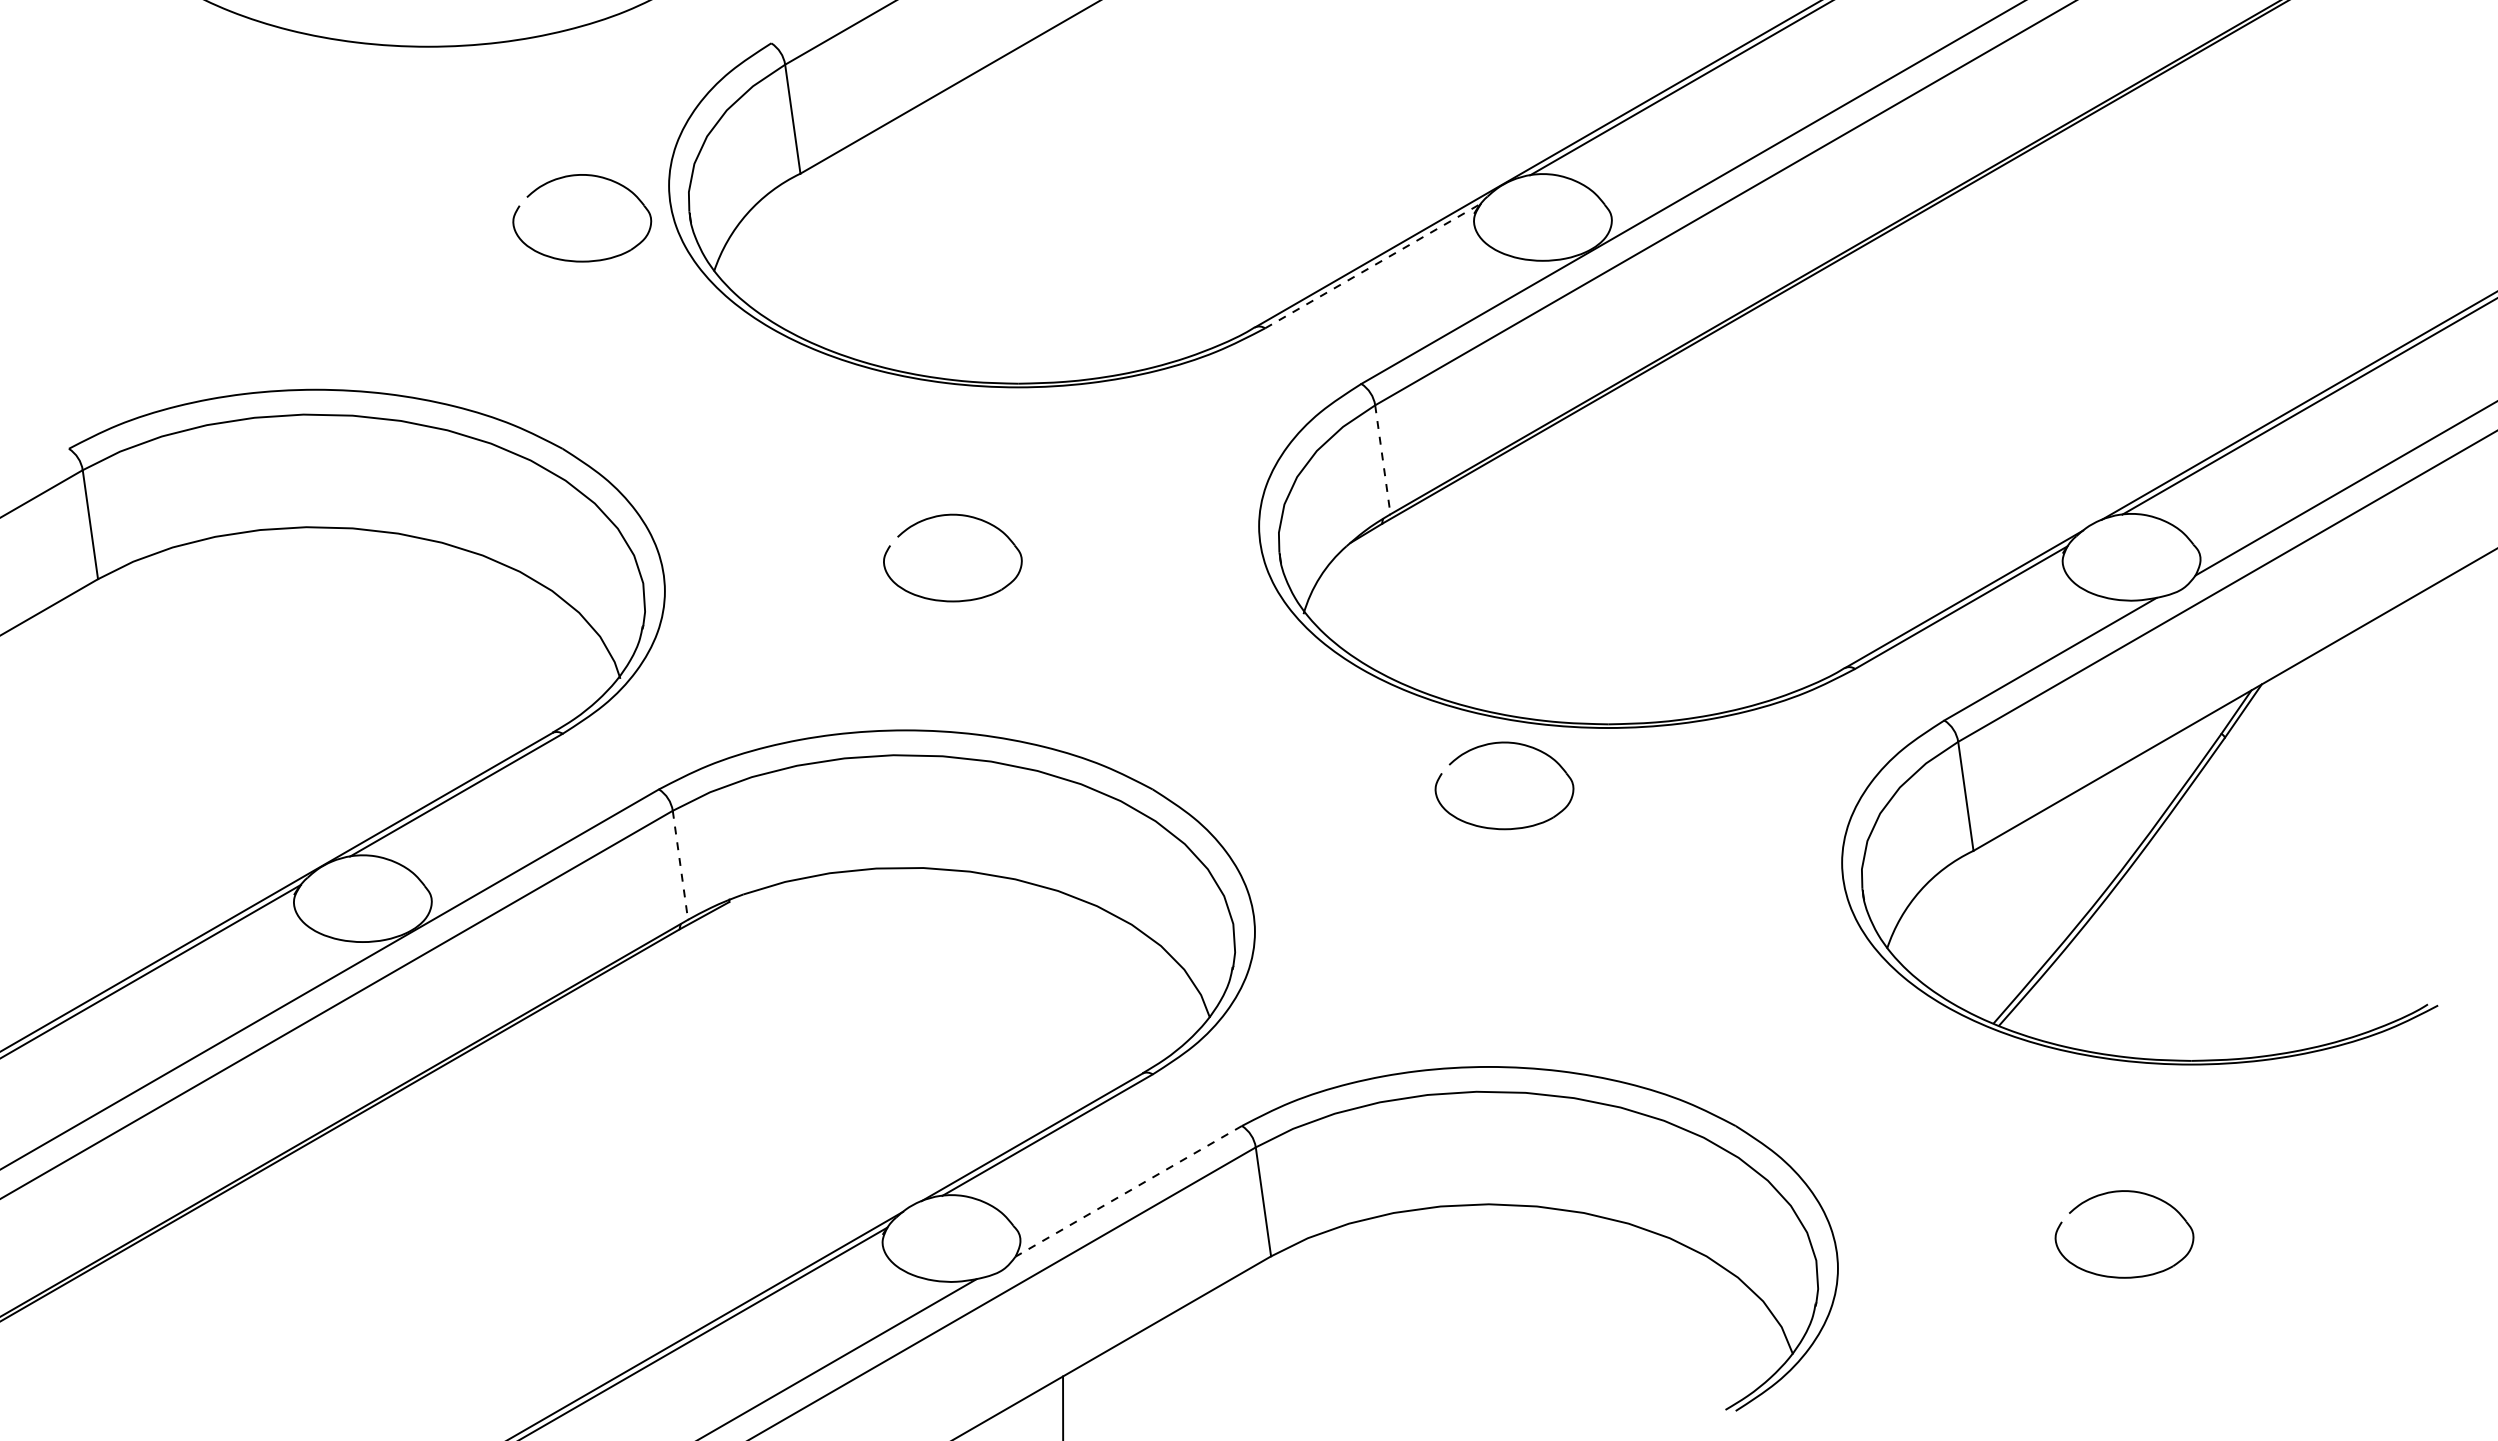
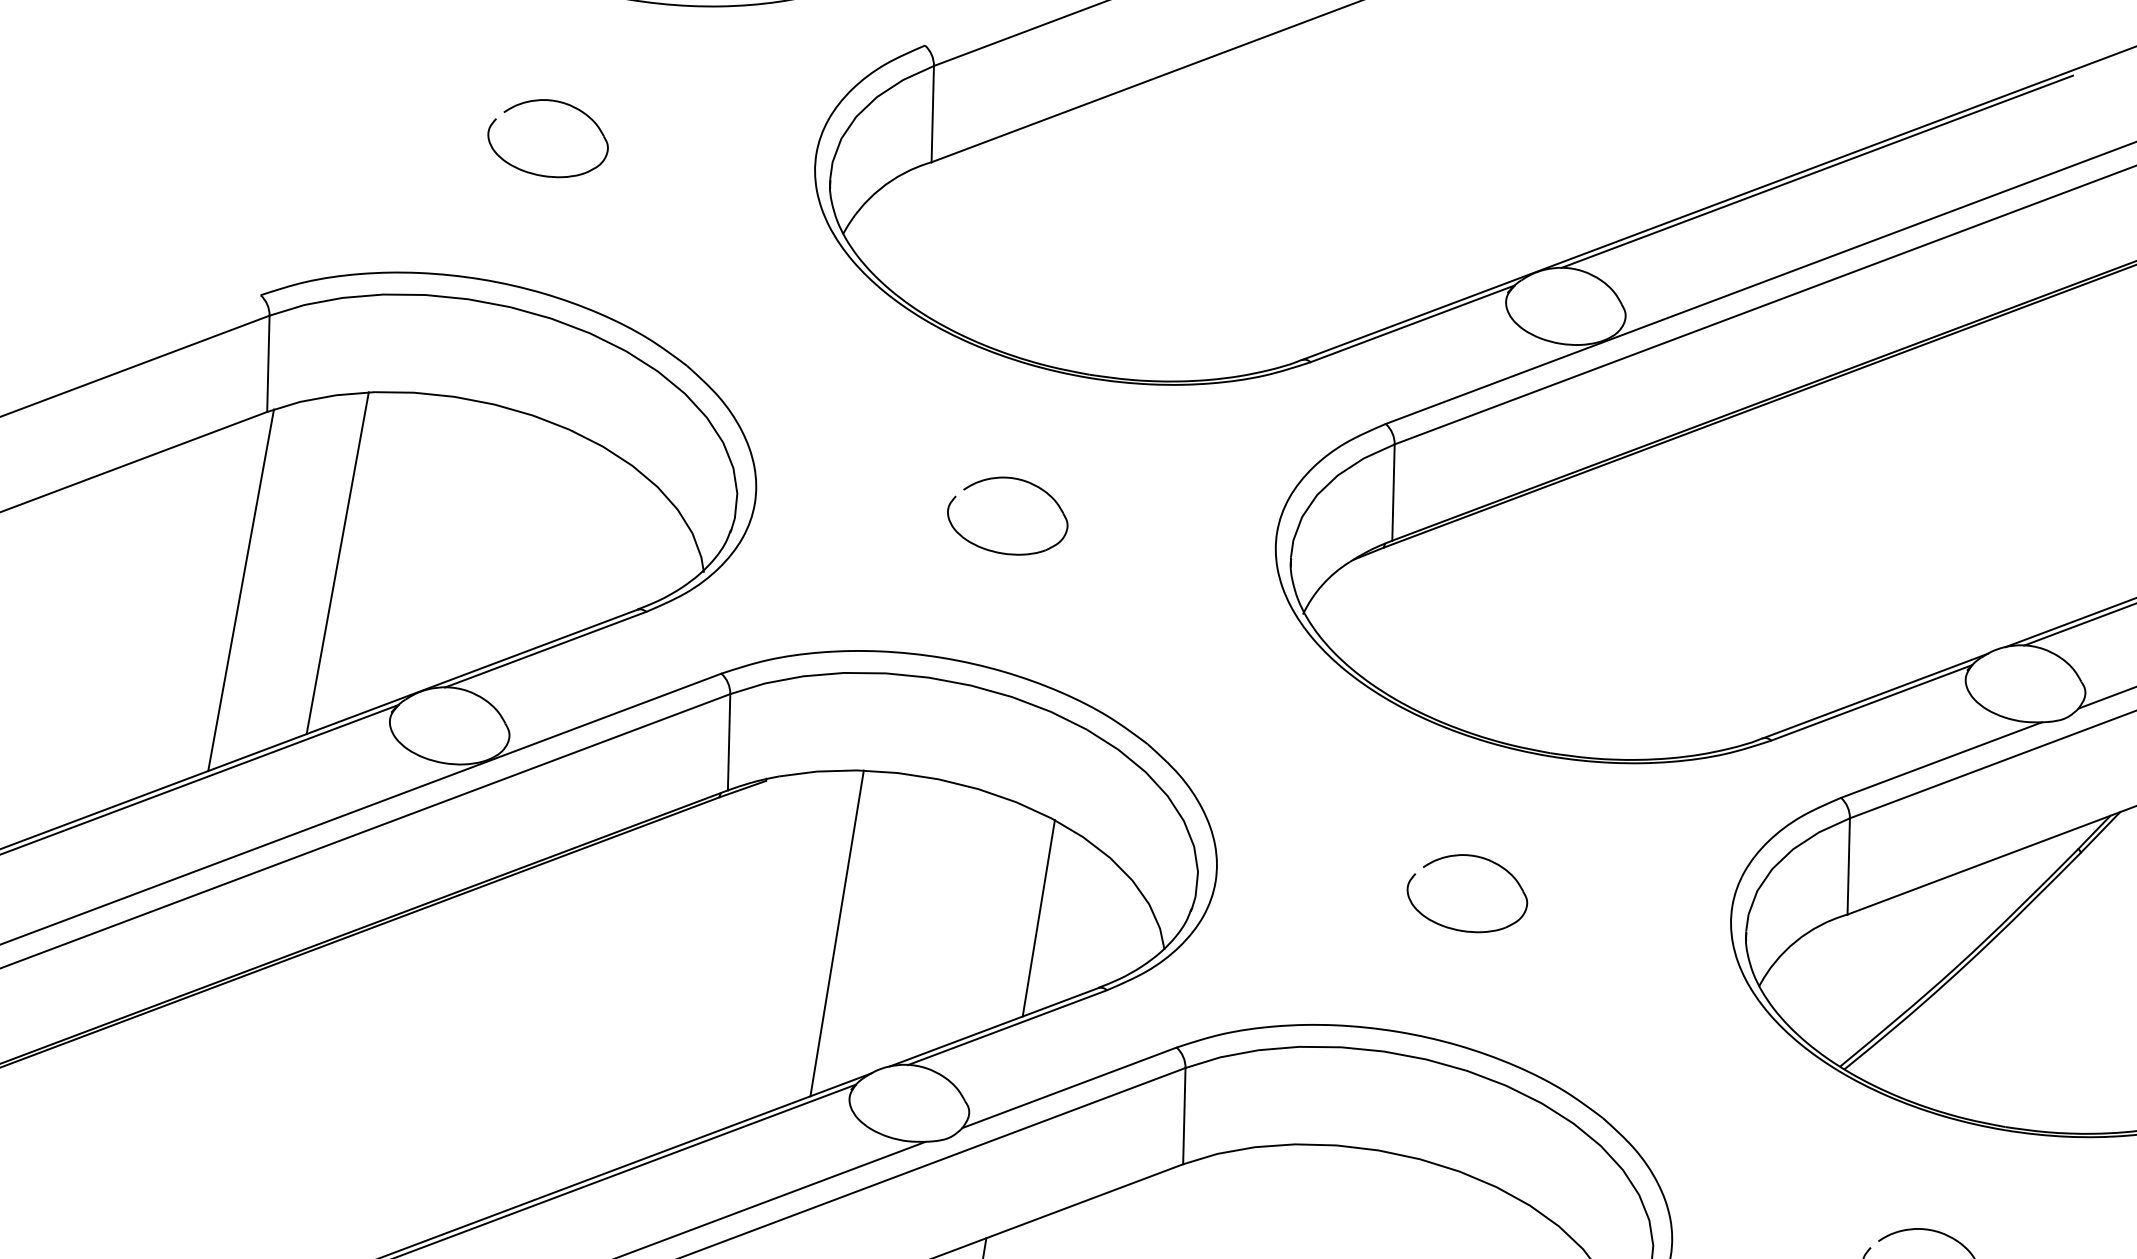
part: (582, 260) -> (542, 174), moved
line: (1373, 266) -> (1413, 324), dashed -> solid
line: (1382, 460) -> (1393, 493), dashed -> solid
line: (205, 736) -> (337, 563), added
part: (1504, 743) -> (1473, 856), moved
line: (101, 785) -> (240, 590), added
line: (680, 865) -> (729, 742), dashed -> solid
line: (1062, 1005) -> (1038, 917), added
line: (837, 1060) -> (836, 933), added
line: (1128, 1191) -> (1069, 1087), dashed -> solid

